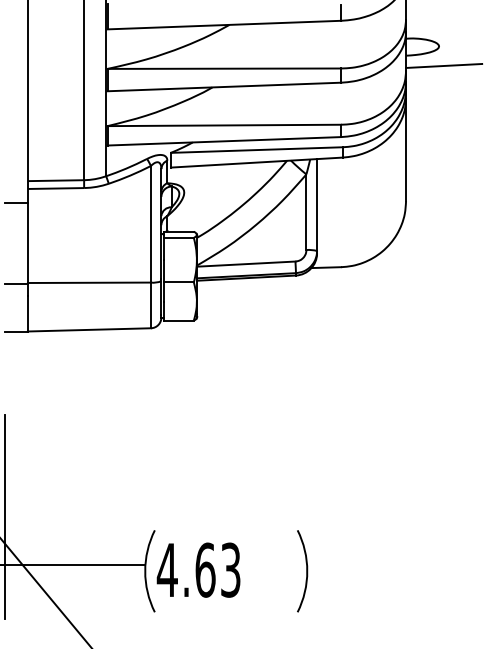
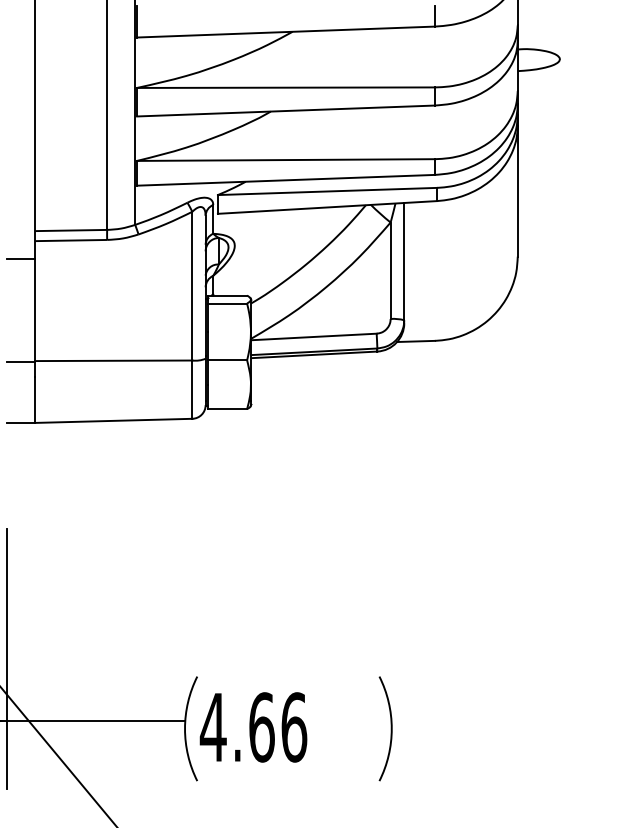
line: (443, 65) -> (565, 83), removed
text: (231, 570) -> (294, 727), 4.63 -> 4.66

